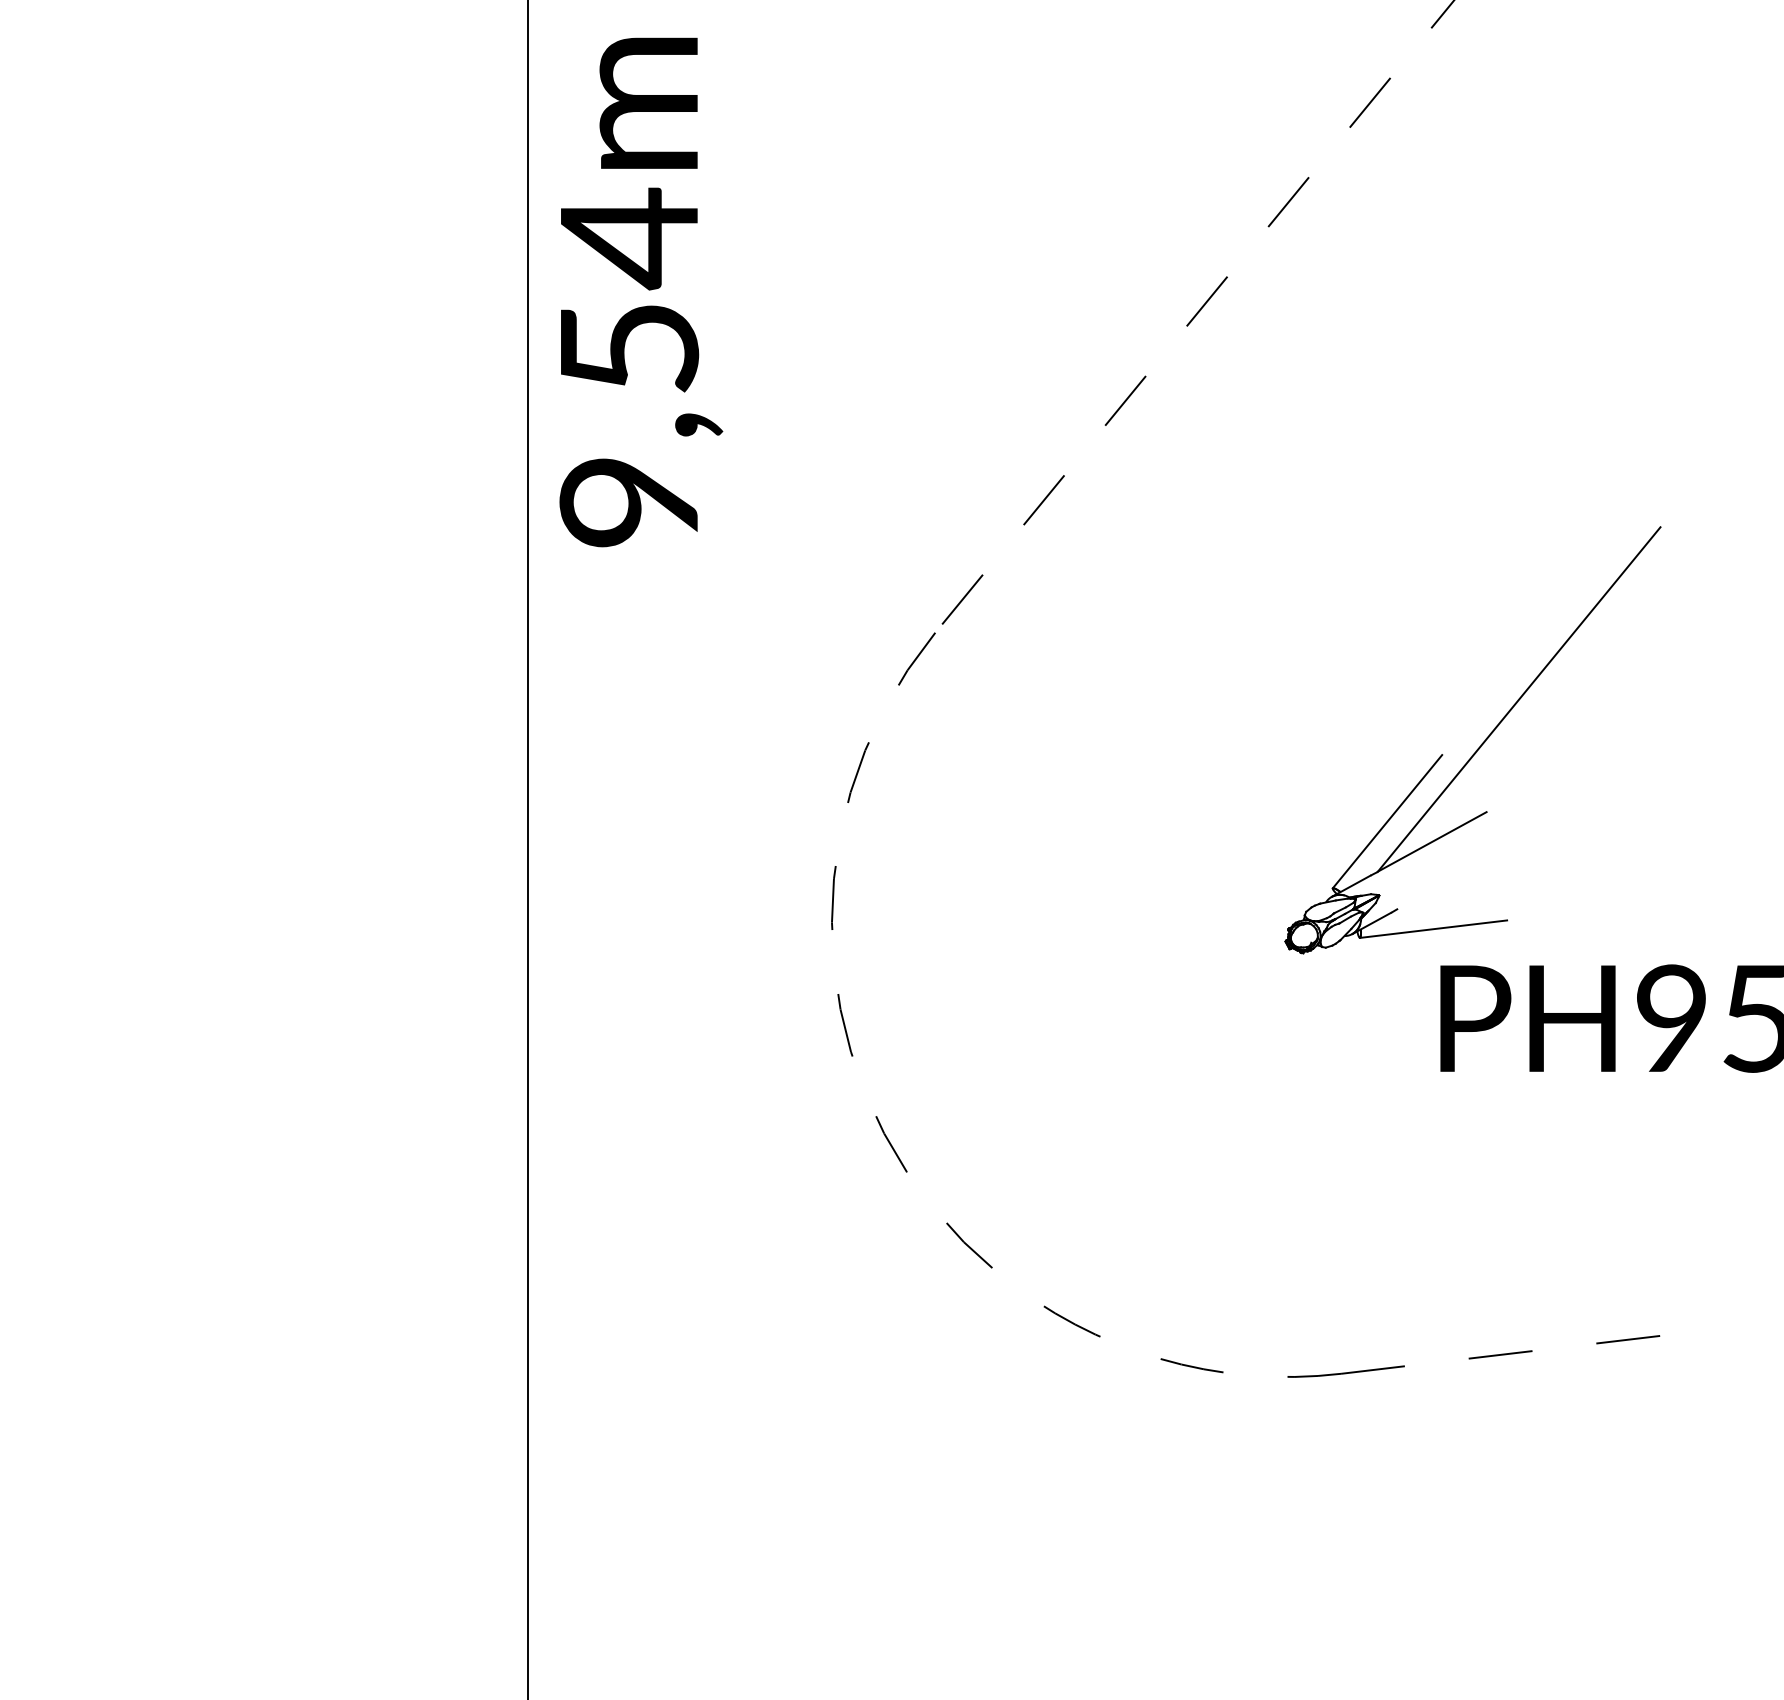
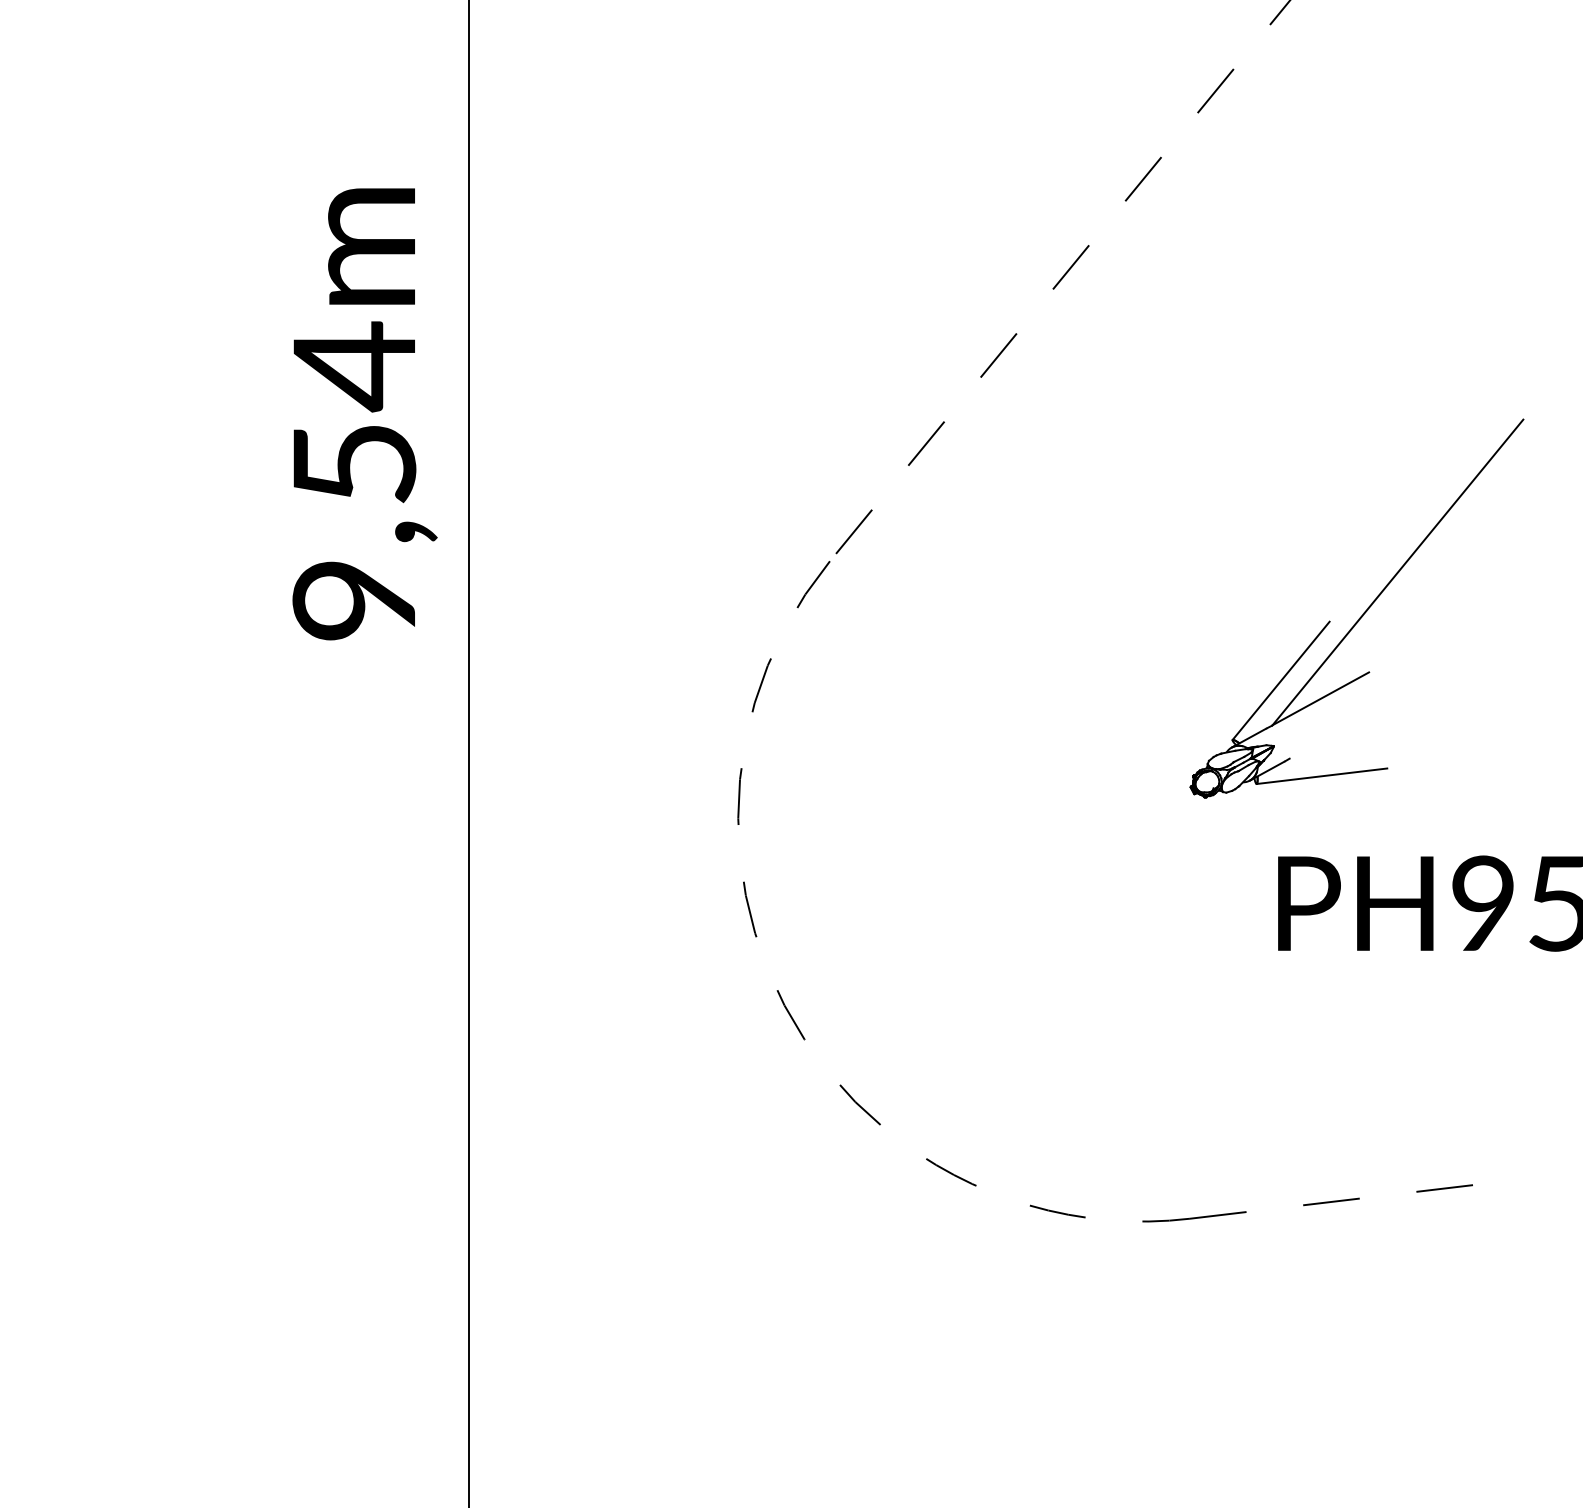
text: (640, 292) -> (364, 414), moved
part: (1480, 744) -> (1363, 612), moved

